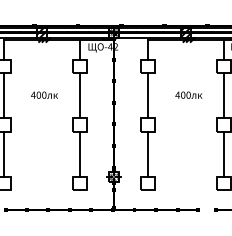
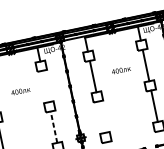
line: (79, 95) -> (45, 86), removed
line: (148, 153) -> (101, 116), removed
line: (79, 154) -> (53, 127), solid -> dashed

